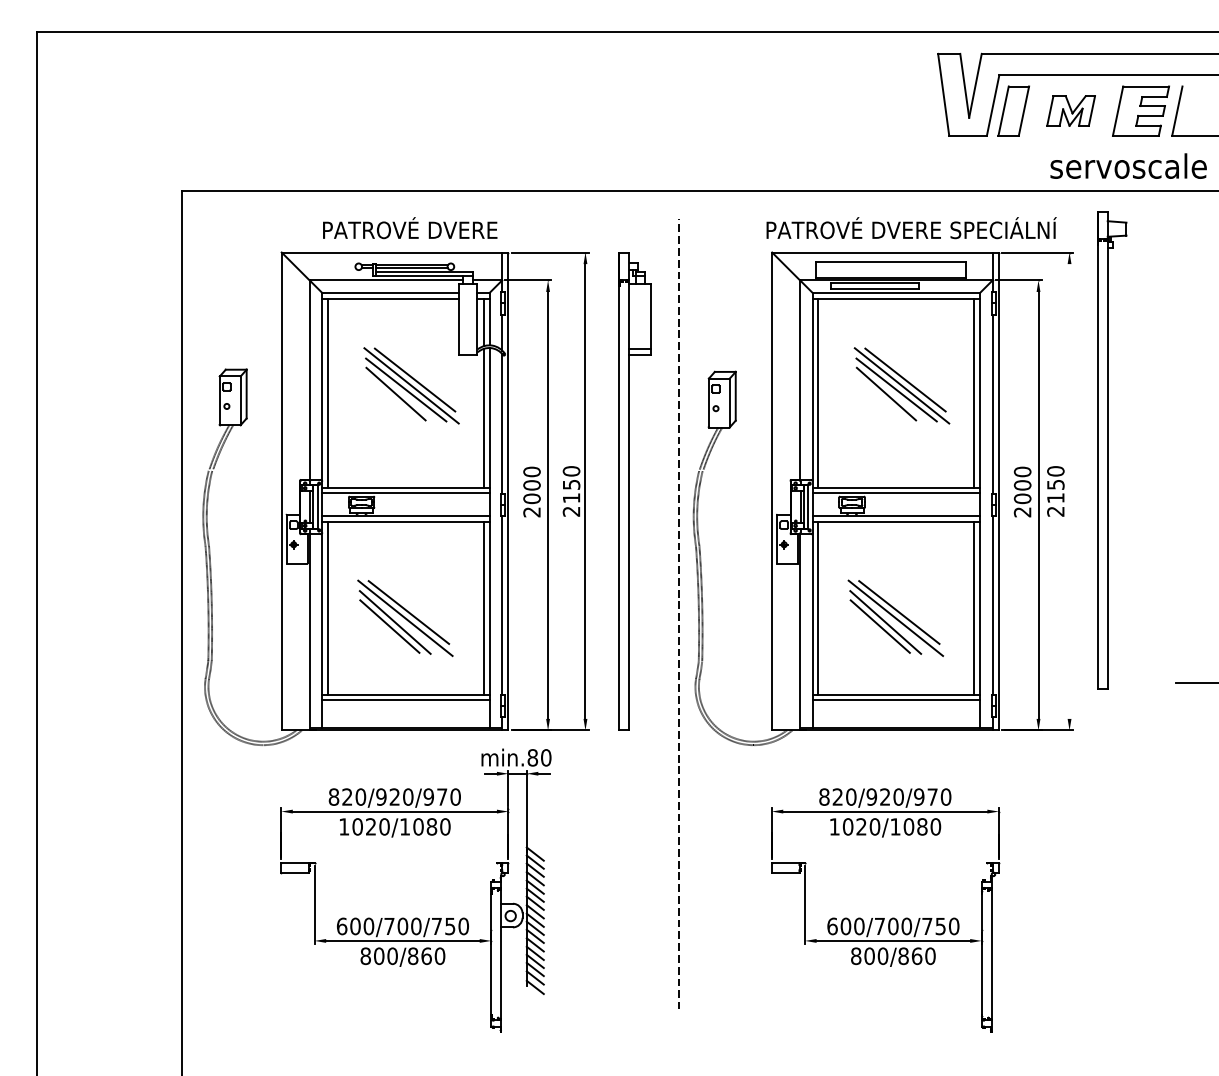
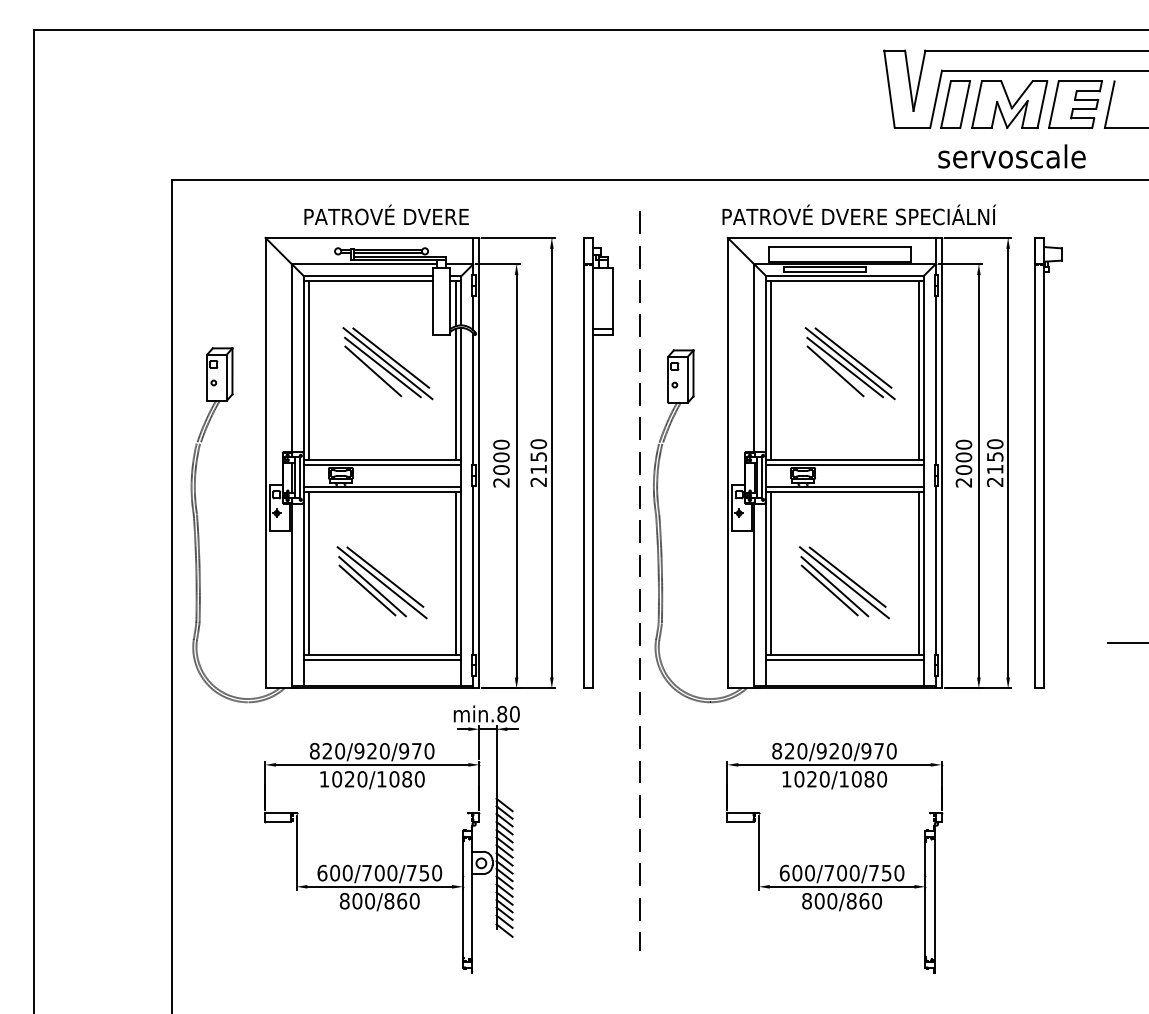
part: (1070, 110) -> (1009, 104), size x1.67
text: (1128, 165) -> (1011, 155), moved
part: (1112, 450) -> (1048, 463), moved
line: (1069, 491) -> (1008, 463), added

